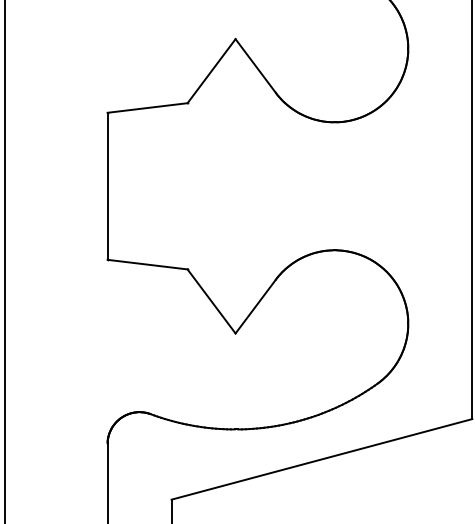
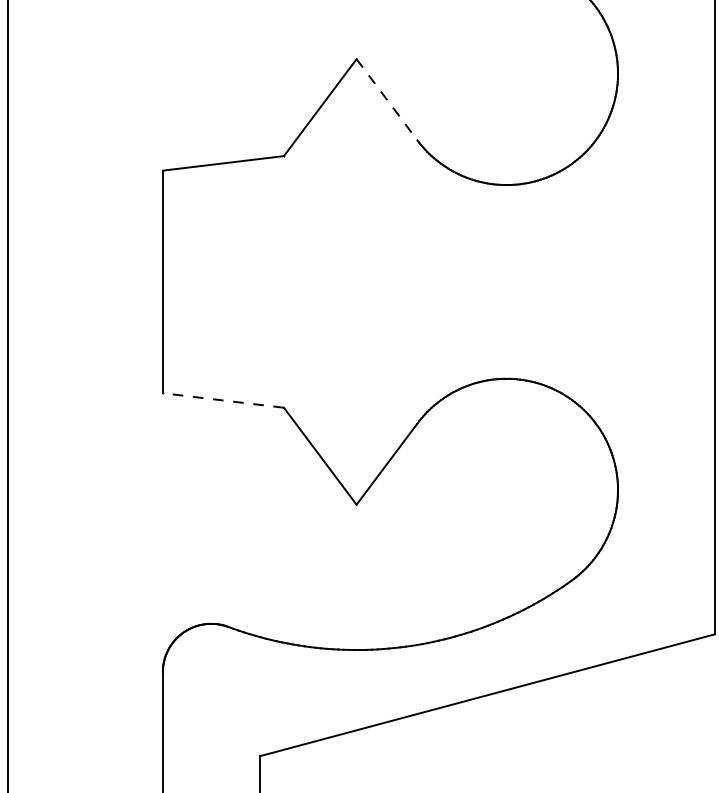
line: (255, 66) -> (386, 100), solid -> dashed
line: (147, 264) -> (223, 400), solid -> dashed

